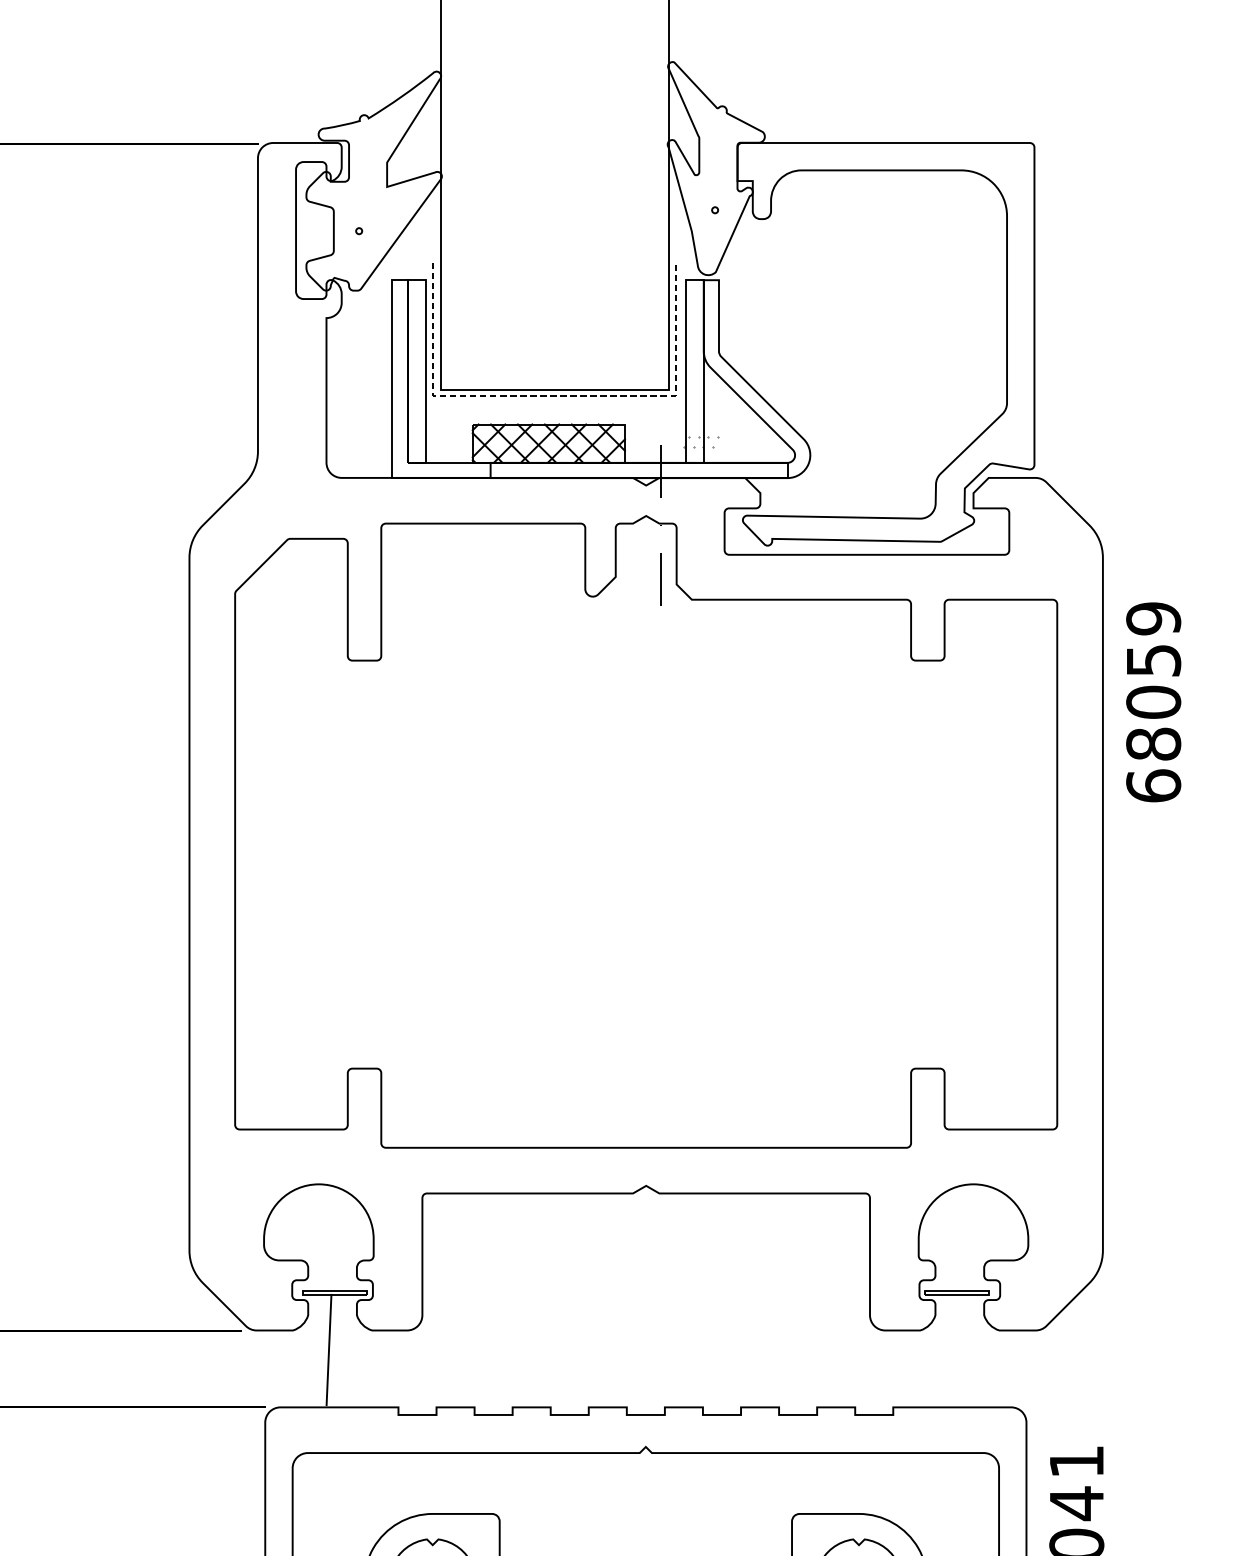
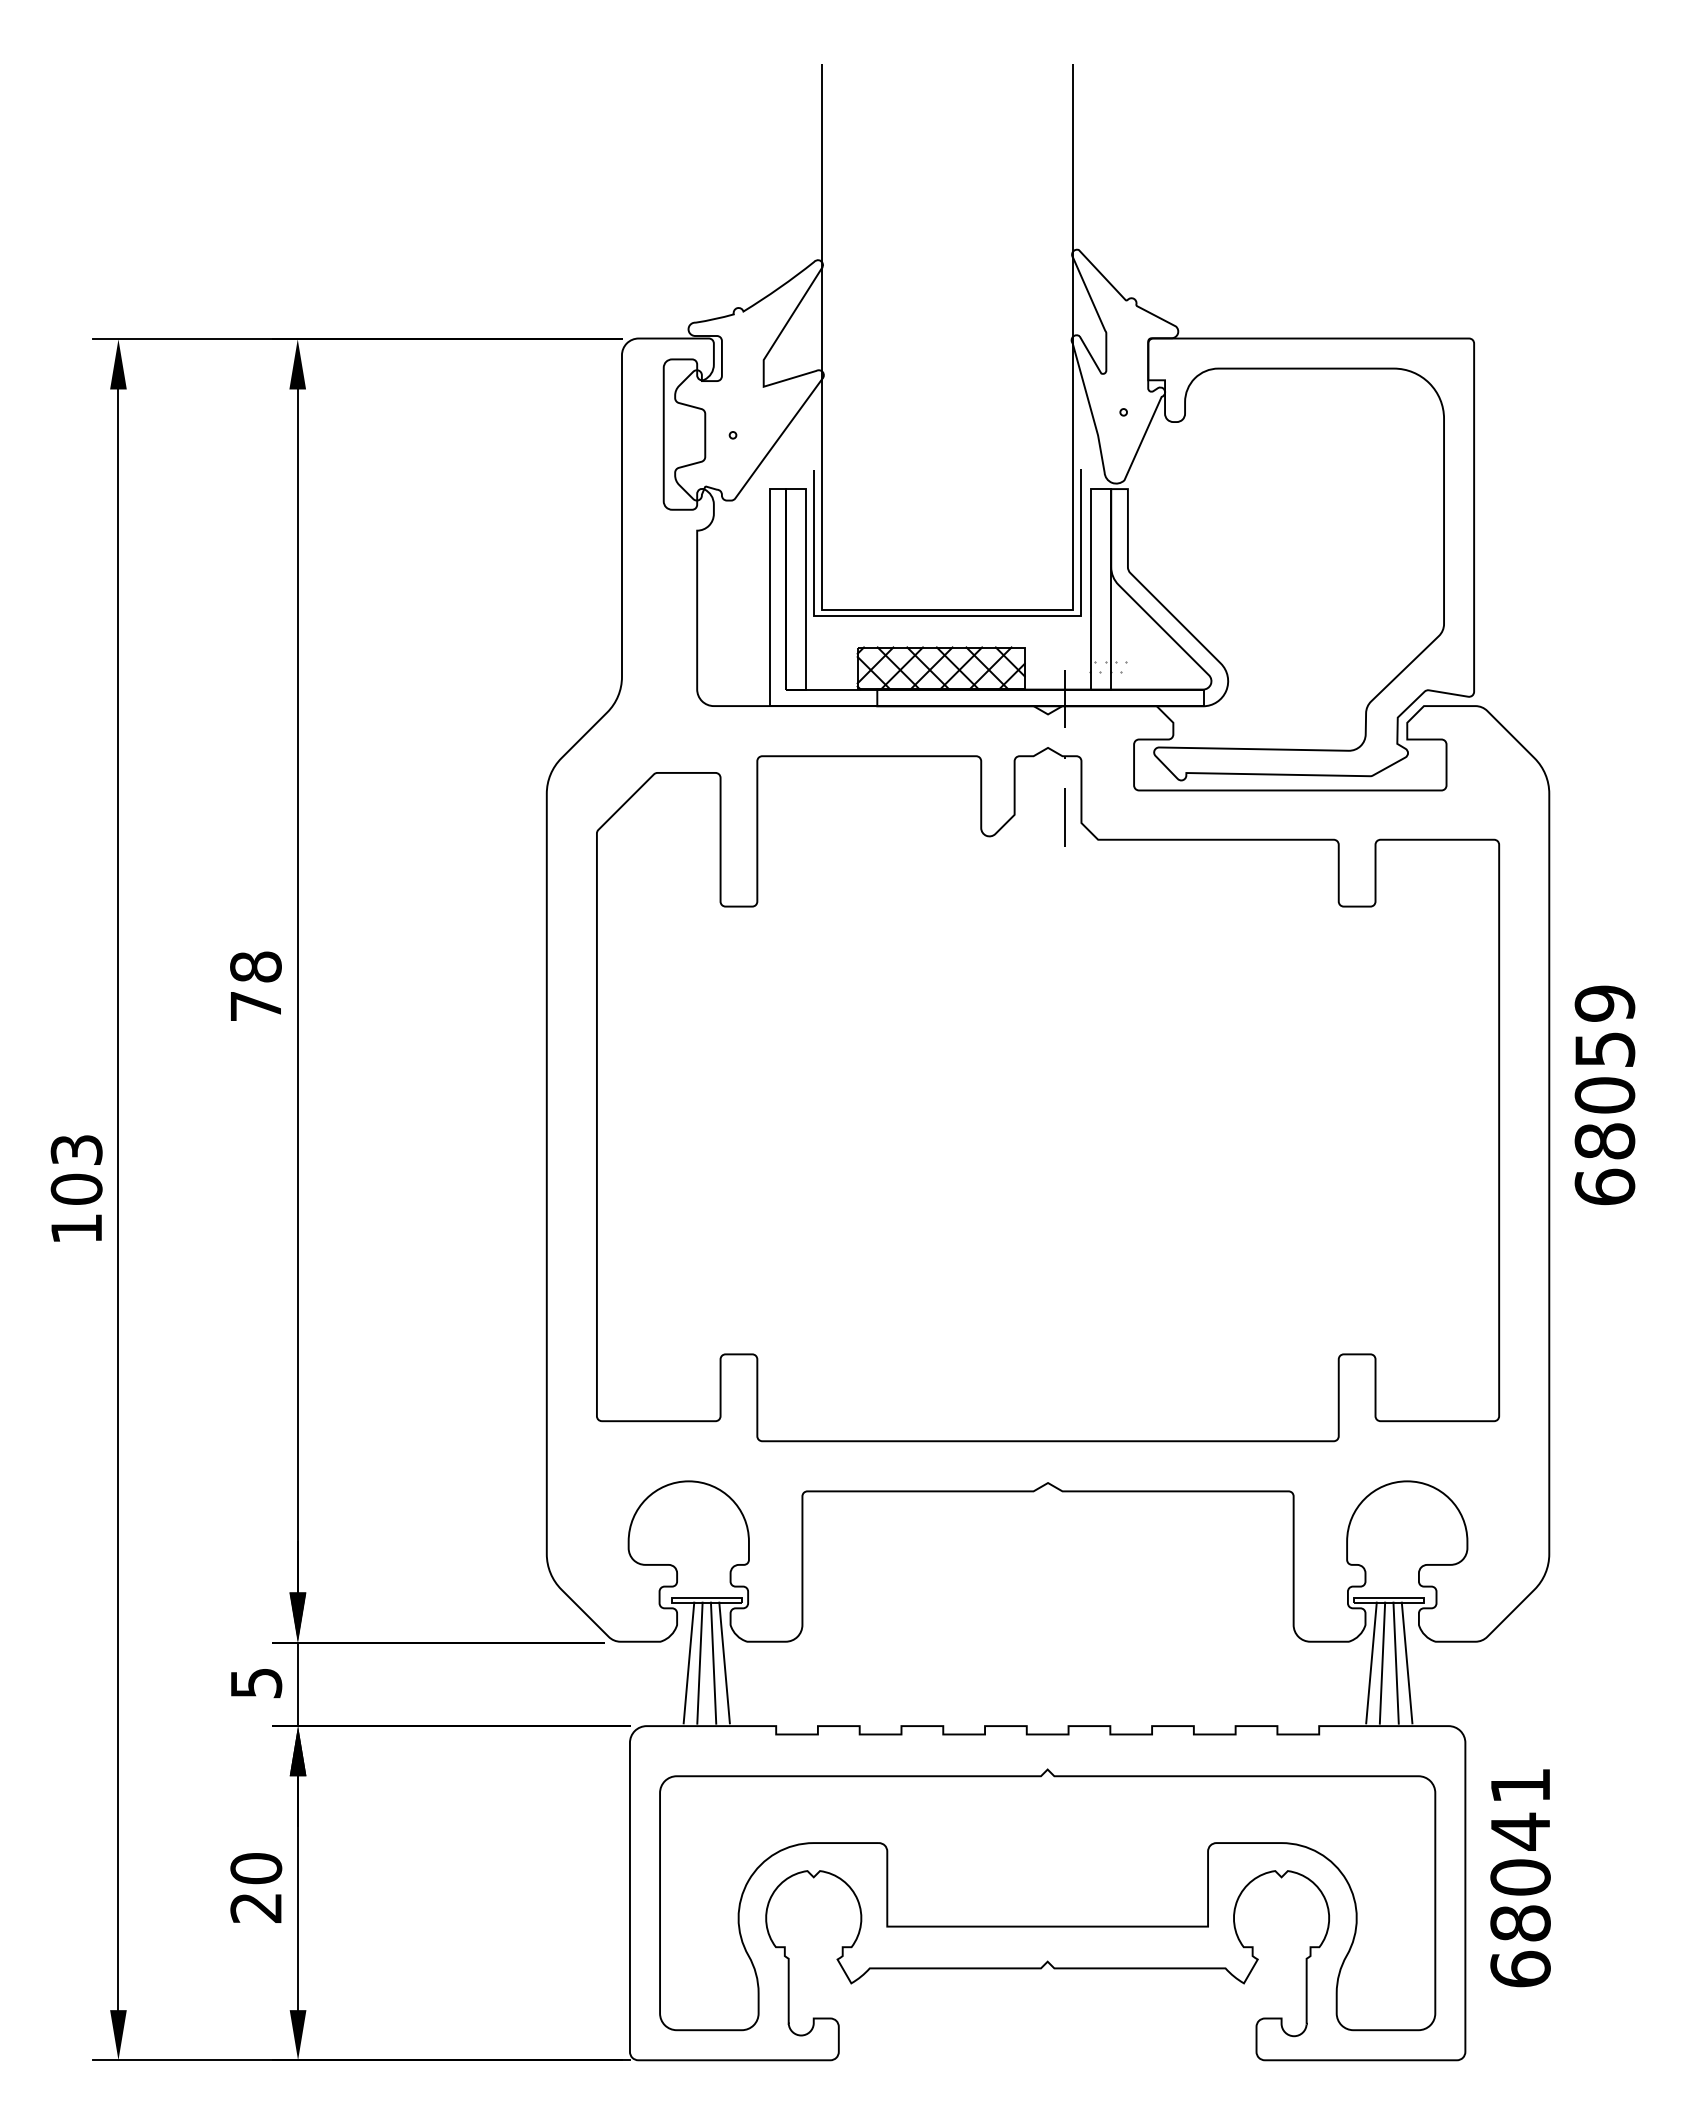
line: (555, 395) -> (948, 615), dashed -> solid
text: (1153, 701) -> (1604, 1094), moved
line: (318, 1349) -> (688, 1662), added
line: (341, 1349) -> (713, 1662), added
line: (351, 1349) -> (724, 1662), added
line: (940, 1349) -> (1371, 1662), added
line: (950, 1349) -> (1382, 1662), added
line: (962, 1349) -> (1395, 1662), added
line: (972, 1349) -> (1406, 1662), added

